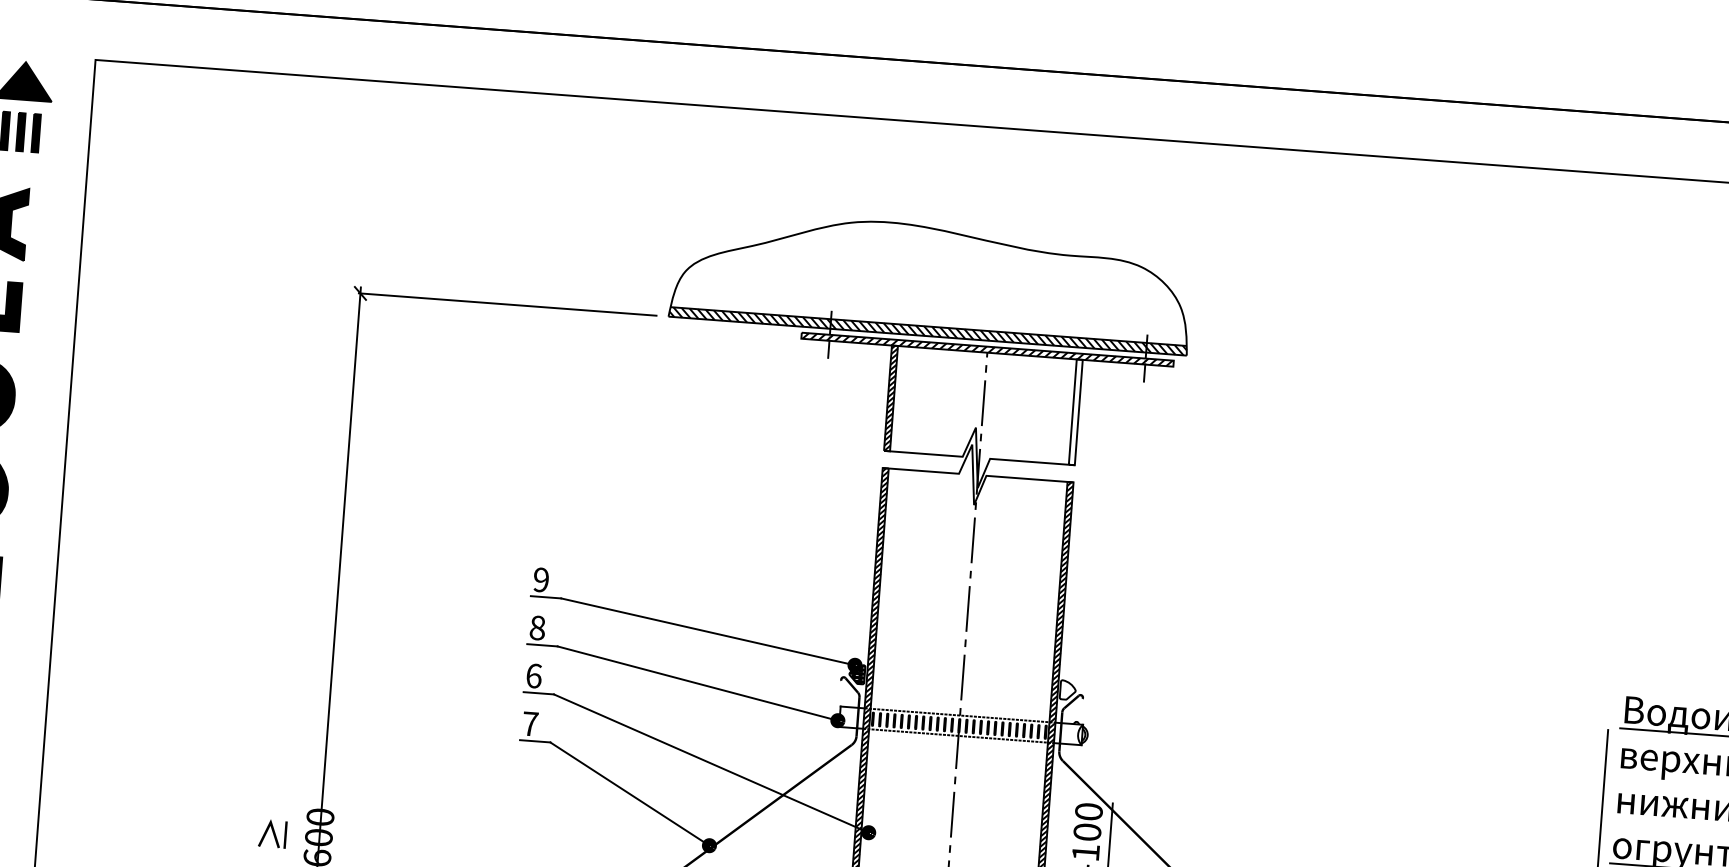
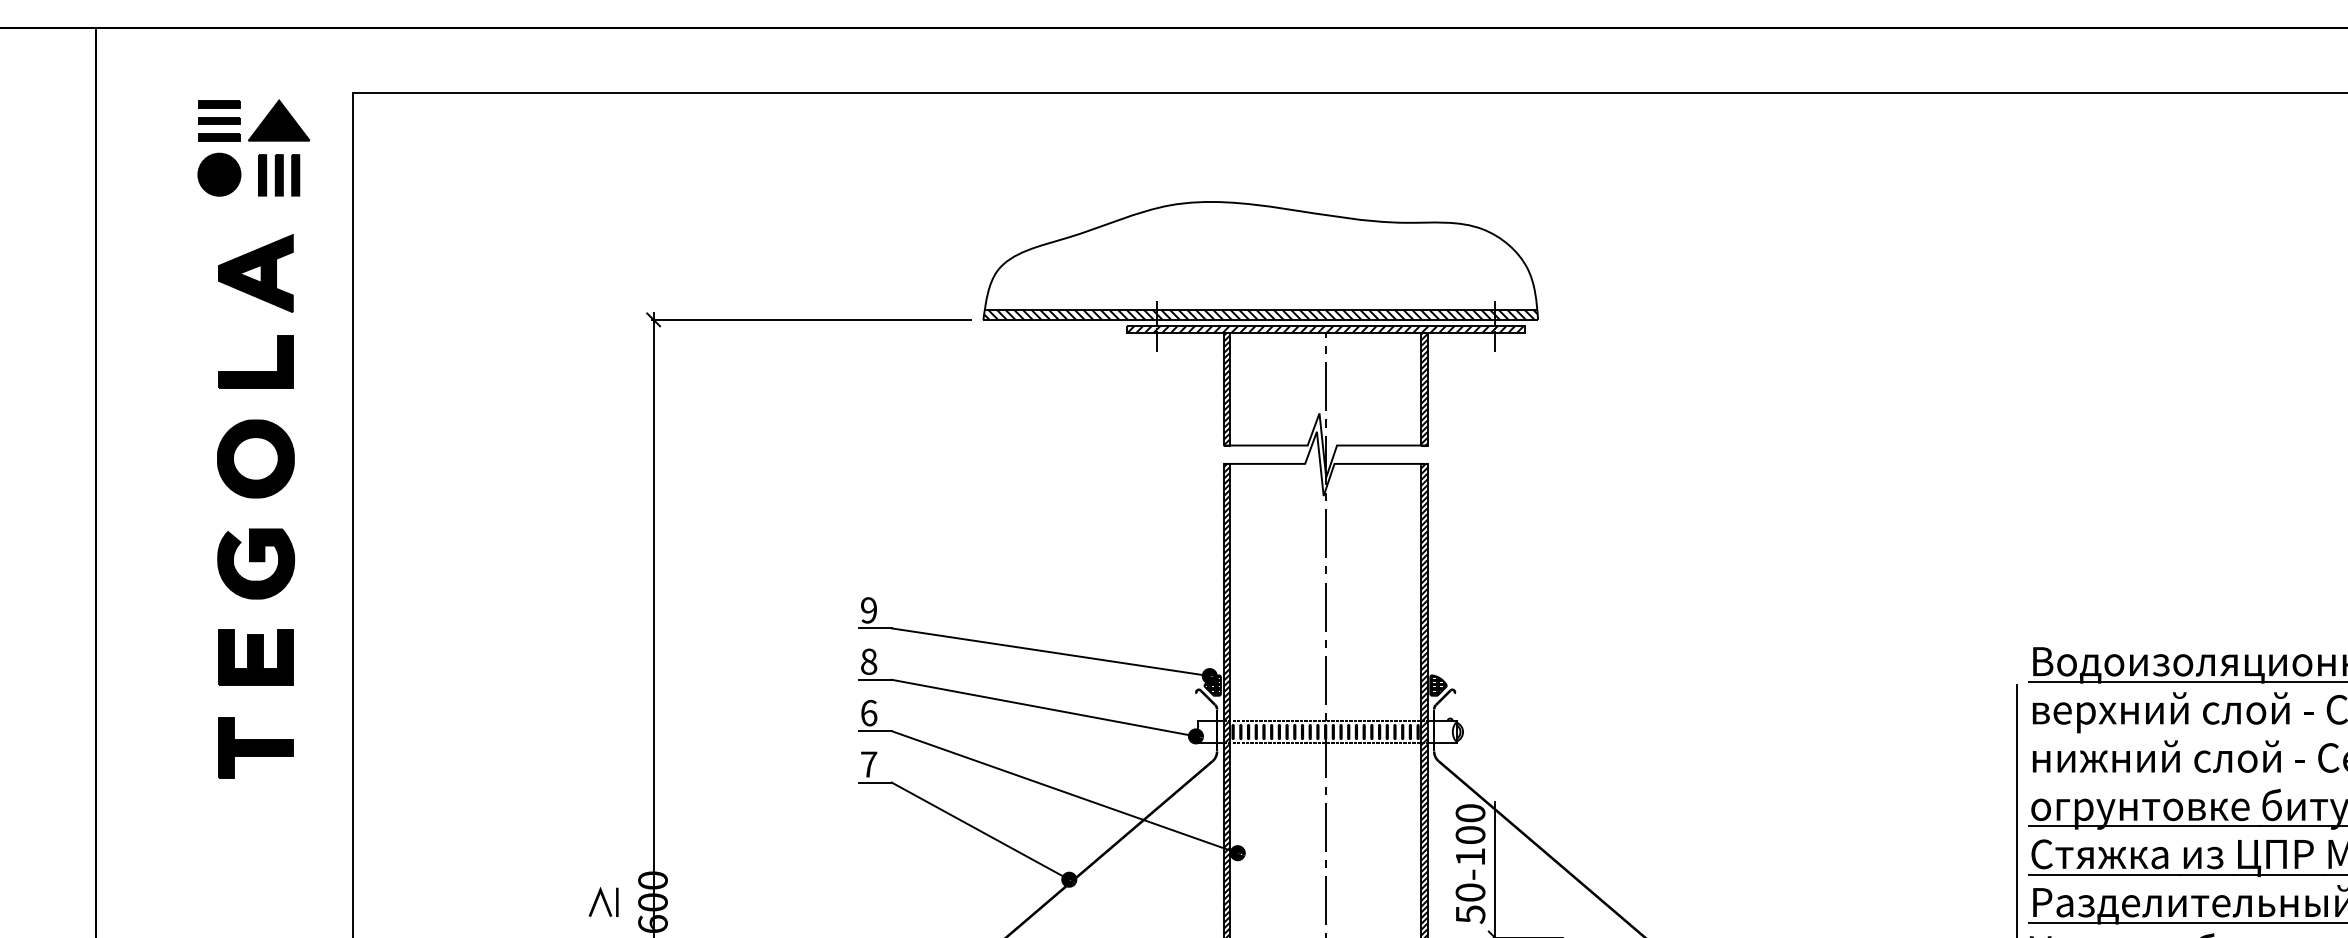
hatch: (1075, 411) -> (1424, 388), added
hatch: (1068, 690) -> (1438, 685), added

